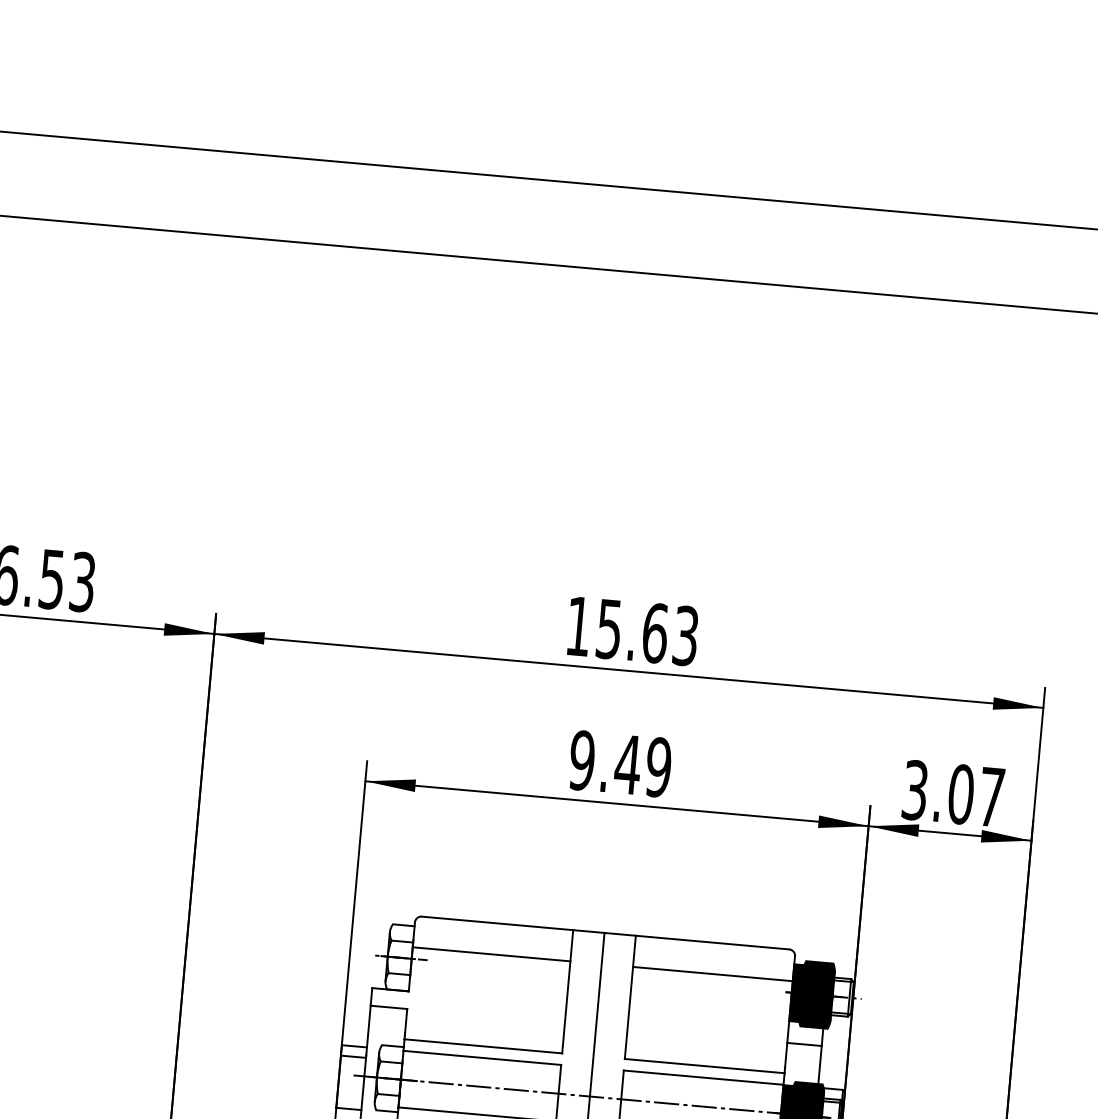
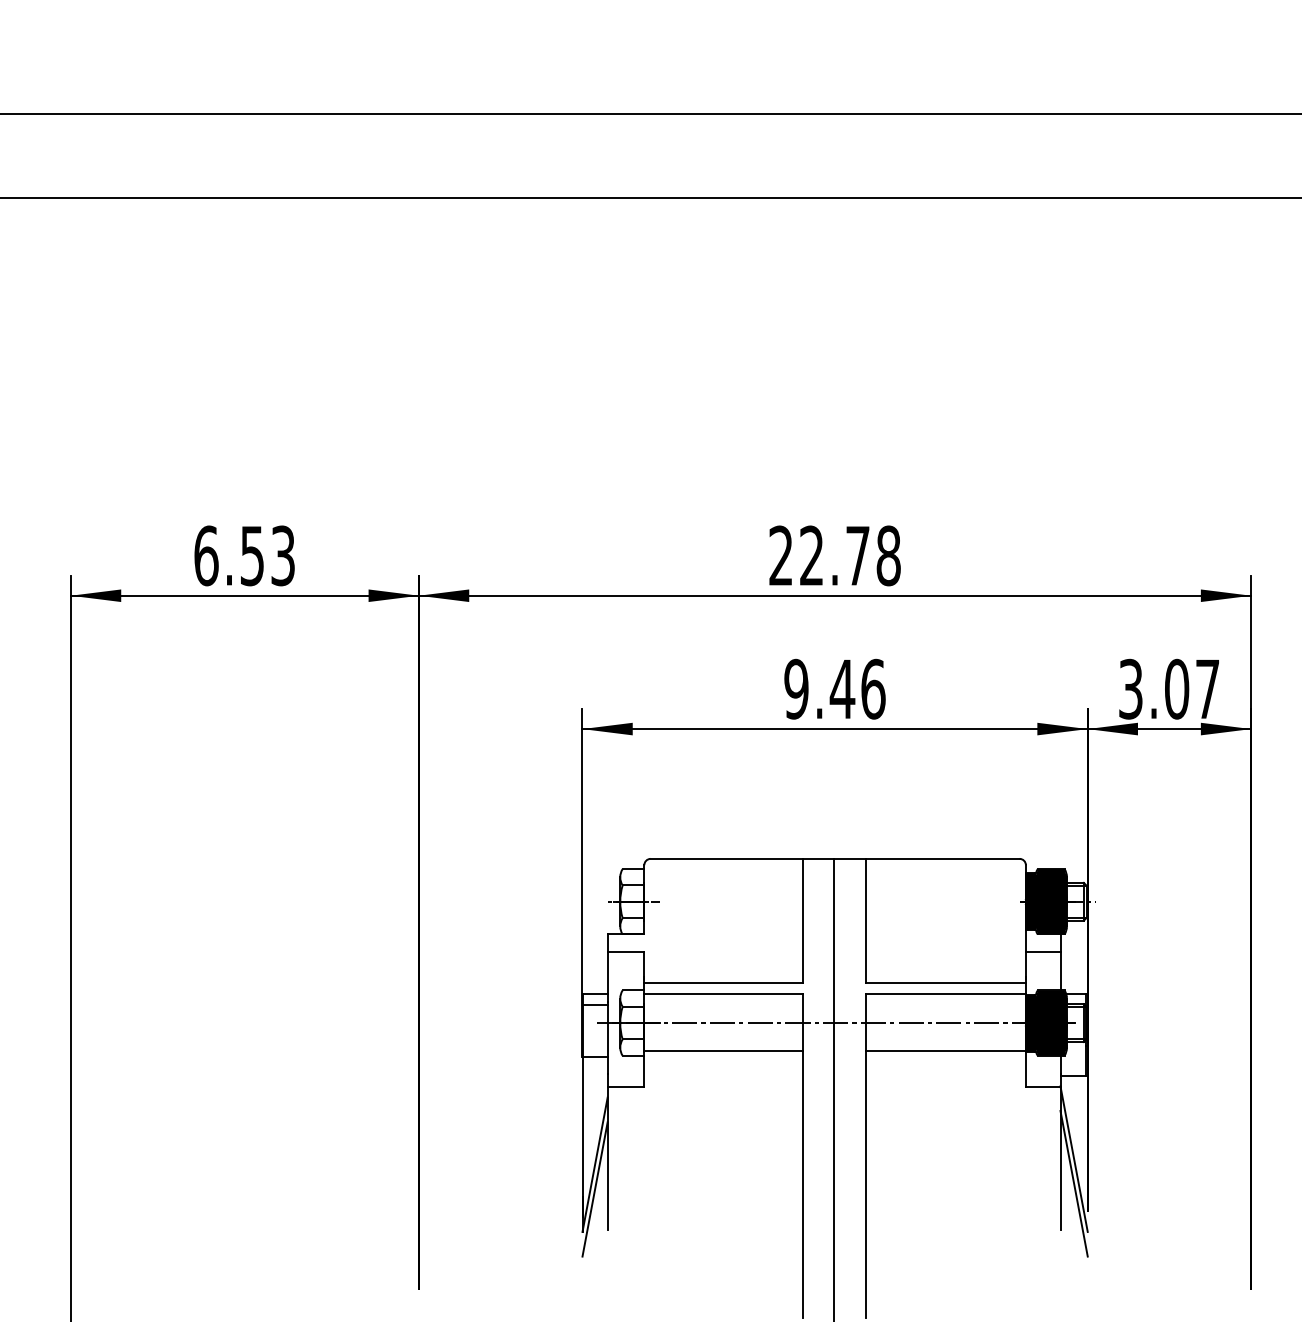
text: (631, 630) -> (834, 555), 15.63 -> 22.78
text: (658, 766) -> (873, 688), 9.49 -> 9.46
line: (491, 954) -> (723, 890), removed
line: (712, 974) -> (945, 890), removed

